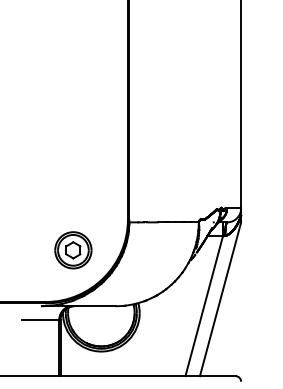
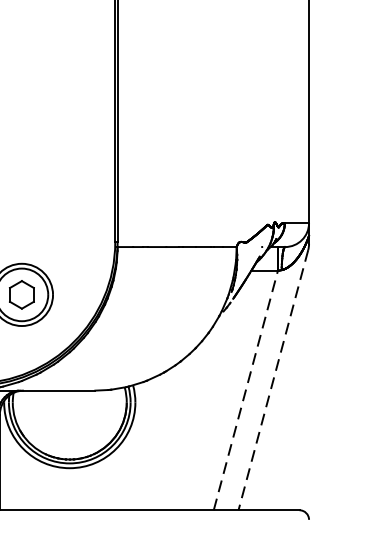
line: (220, 300) -> (273, 380), solid -> dashed
line: (204, 305) -> (246, 389), solid -> dashed

